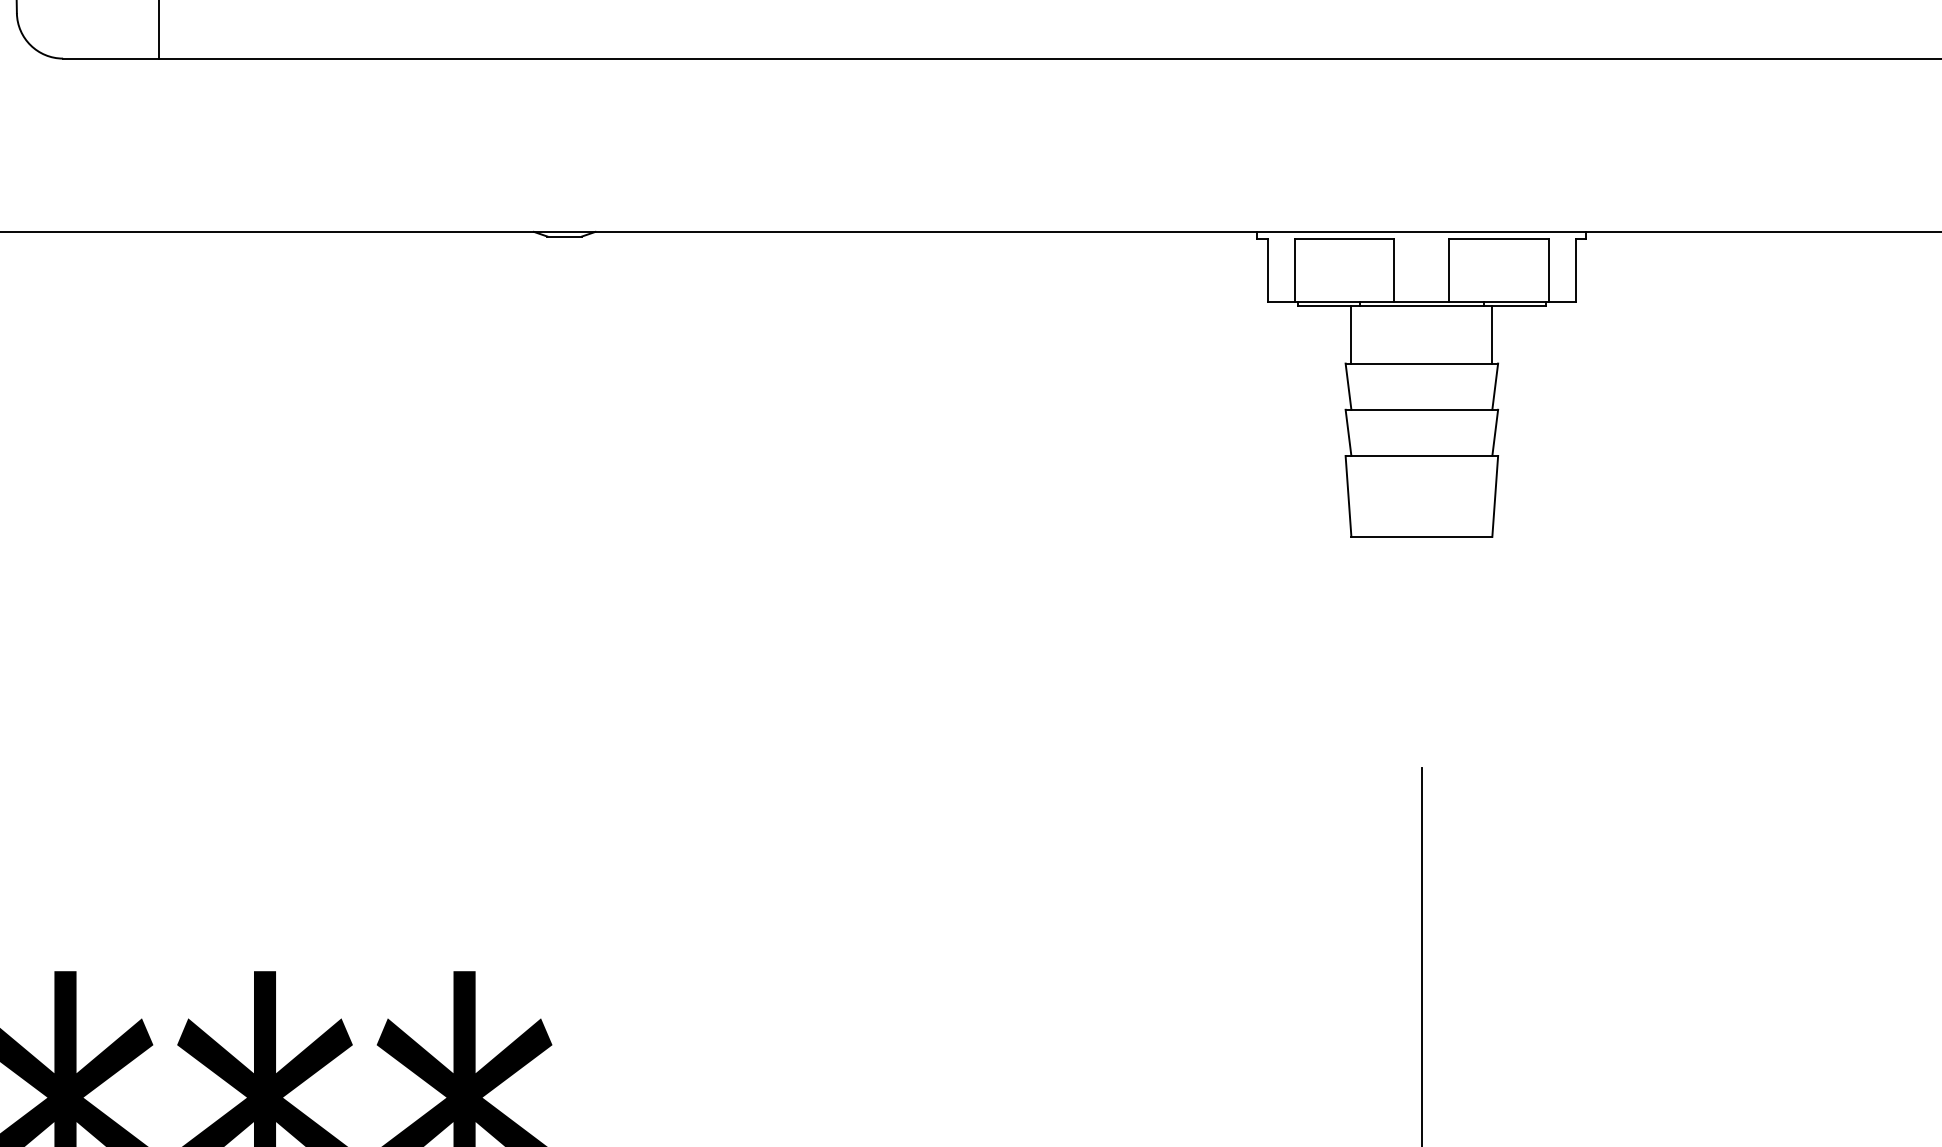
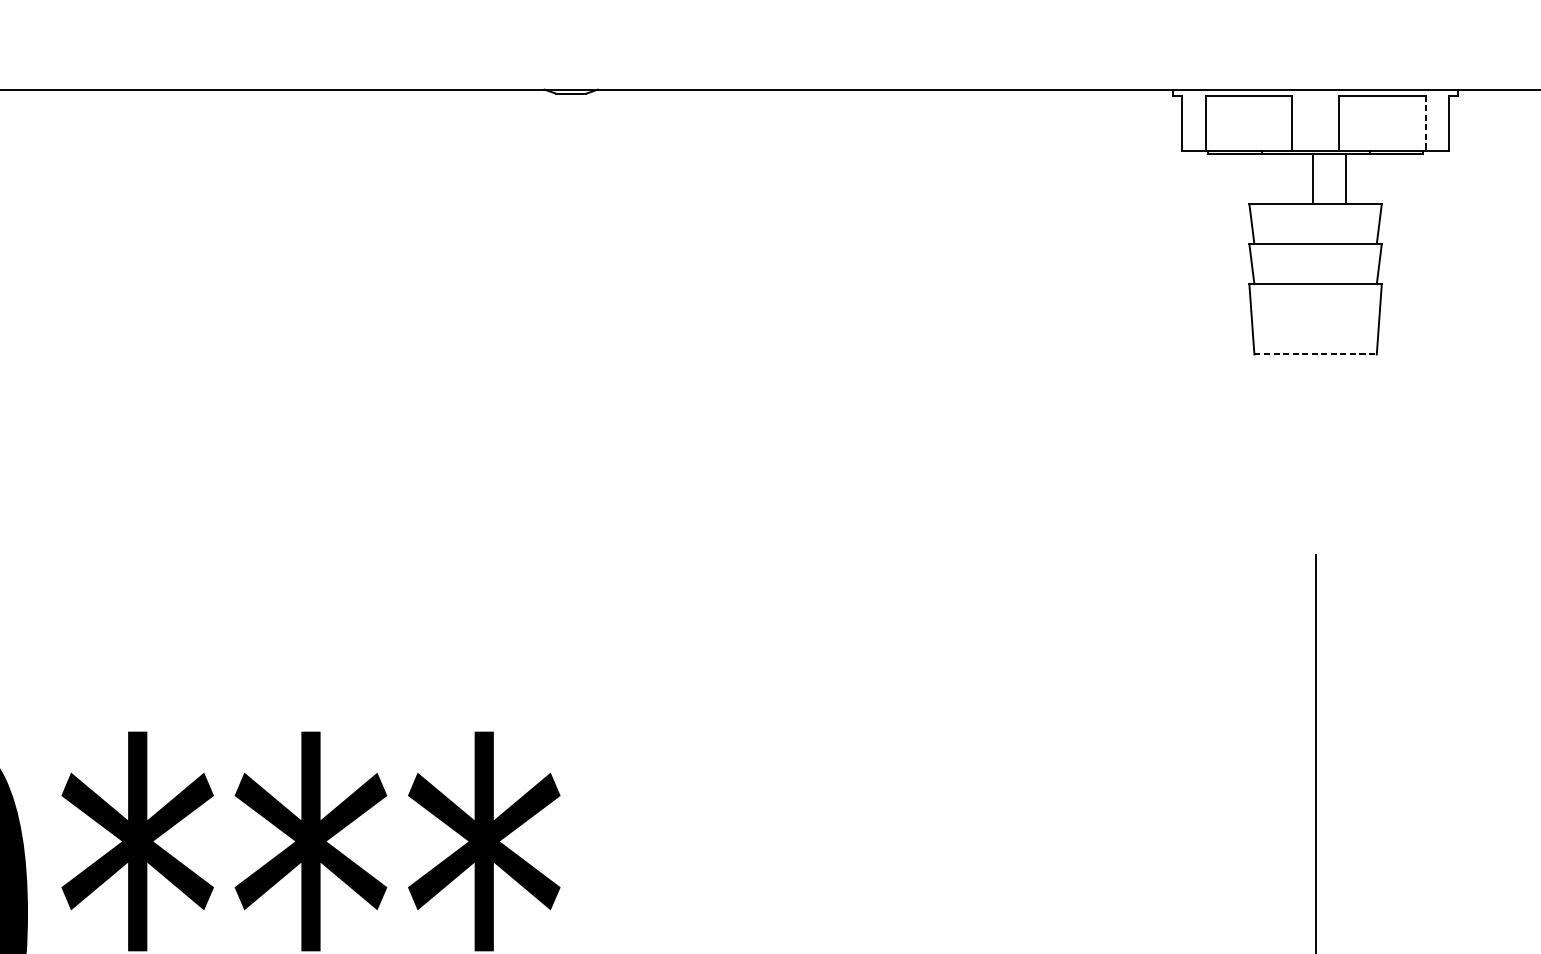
line: (1548, 270) -> (1425, 123), solid -> dashed
line: (1351, 334) -> (1313, 178), moved
line: (1492, 334) -> (1345, 178), moved
line: (1422, 536) -> (1316, 354), solid -> dashed

